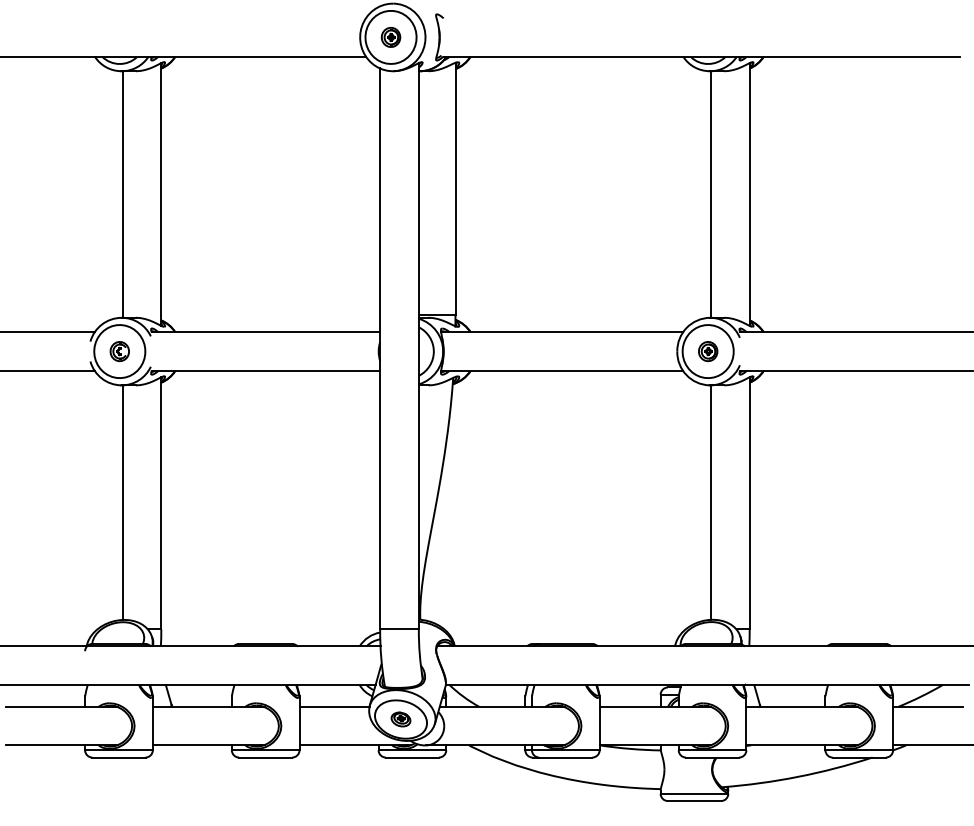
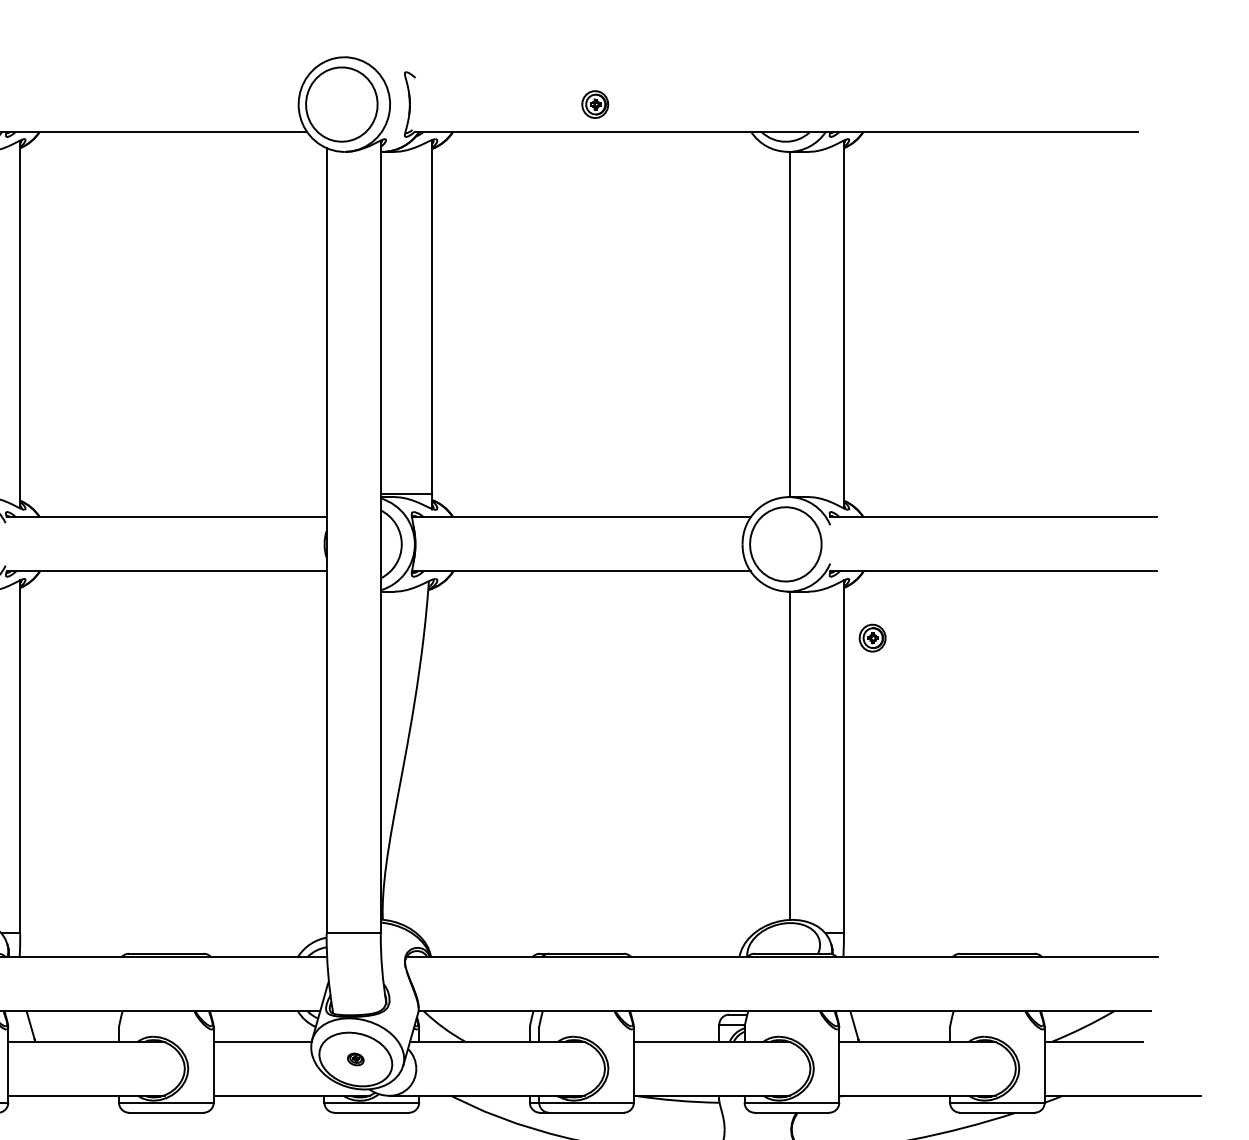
part: (390, 37) -> (594, 104), moved
part: (708, 351) -> (873, 638), moved
part: (400, 719) -> (355, 1059), size x0.6

